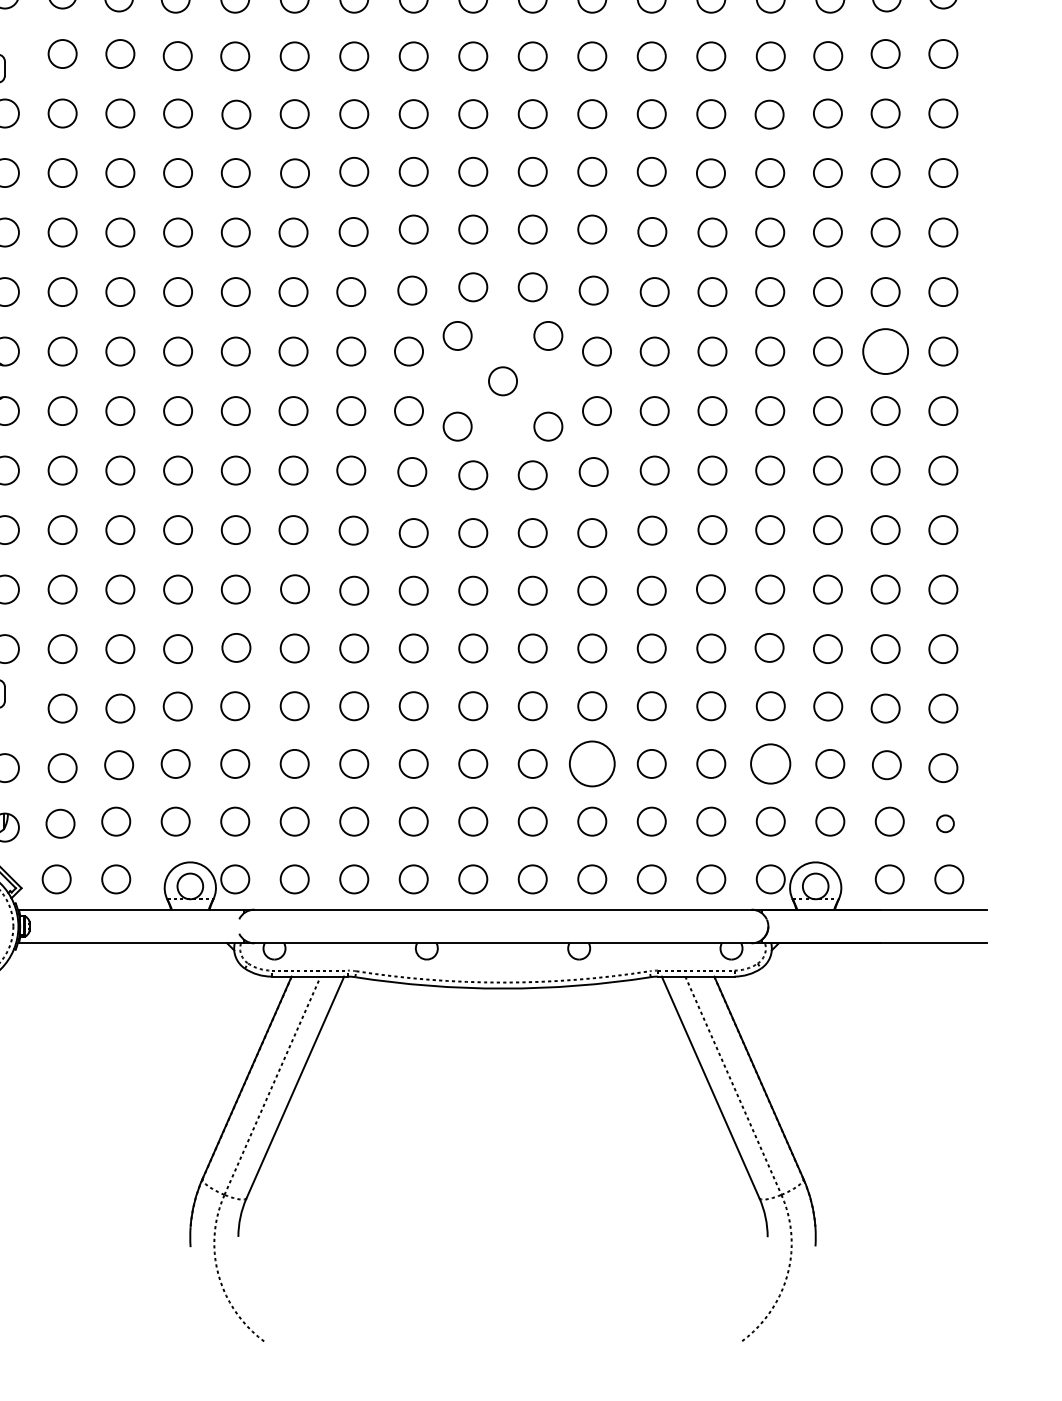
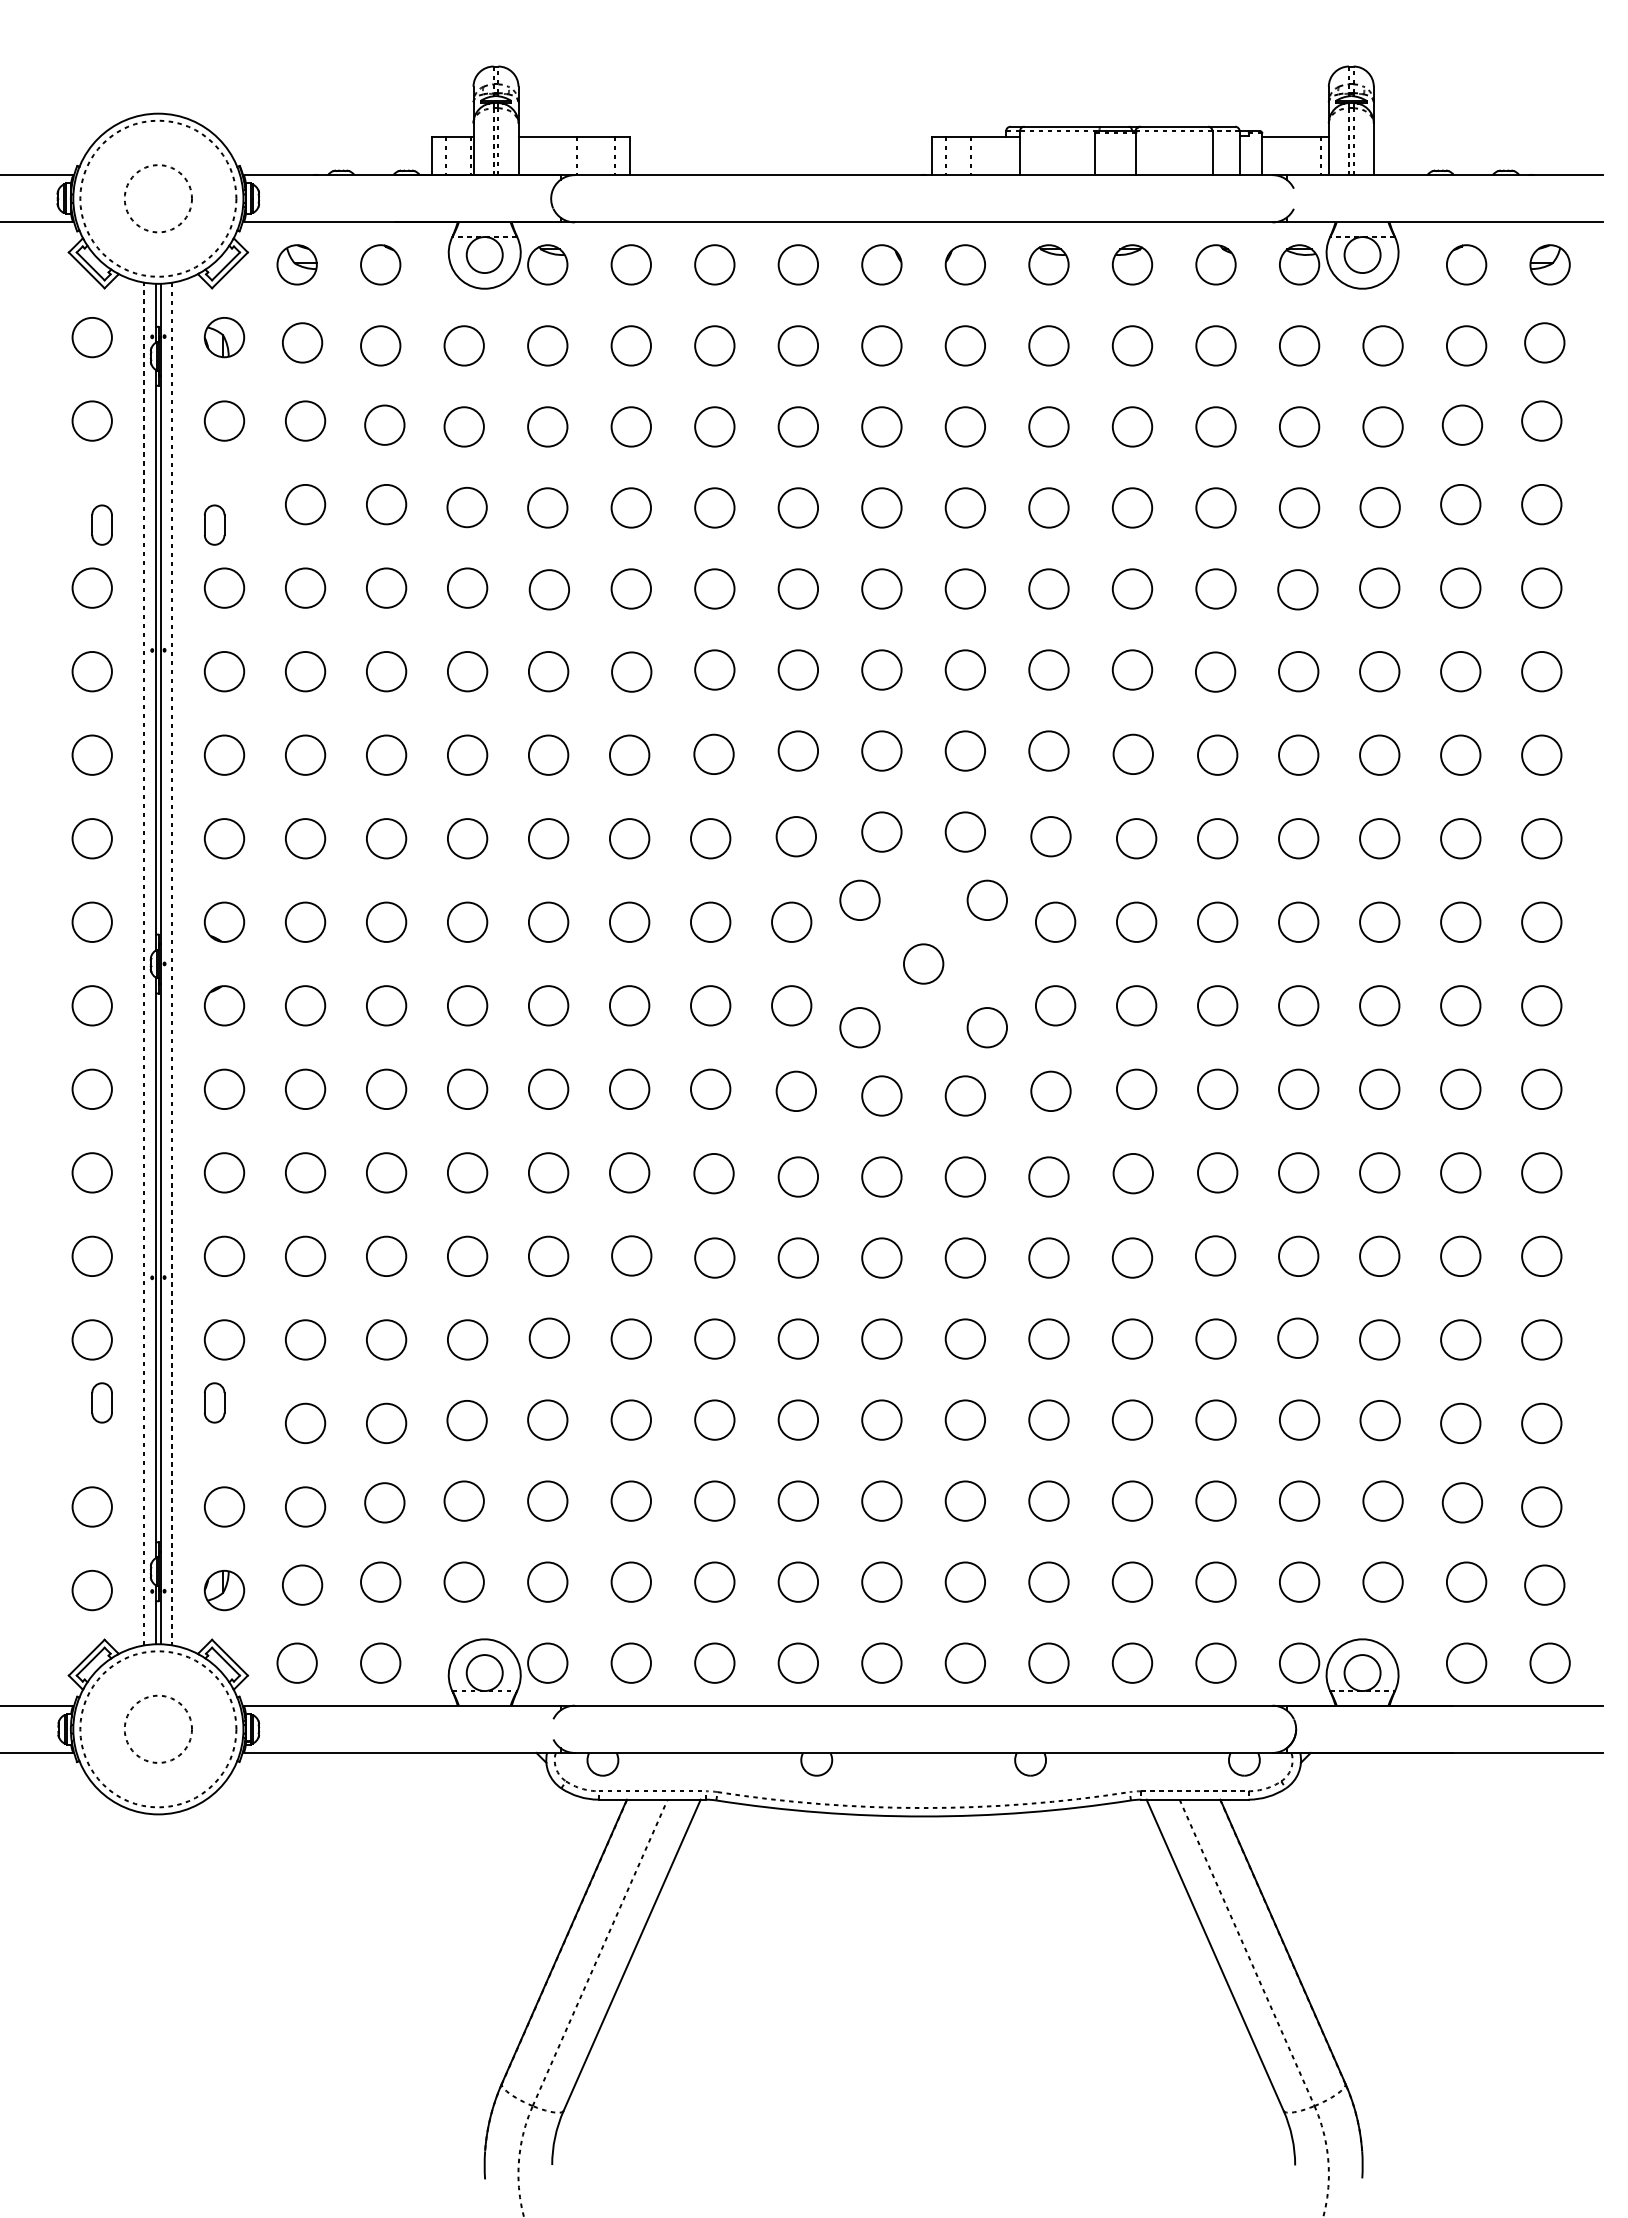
circle: (885, 351) -> (1460, 921), size x0.62
circle: (591, 763) -> (1048, 1500), size x0.62
circle: (770, 763) -> (1299, 1500), size x0.71
circle: (945, 823) -> (1544, 1584), size x1.67

